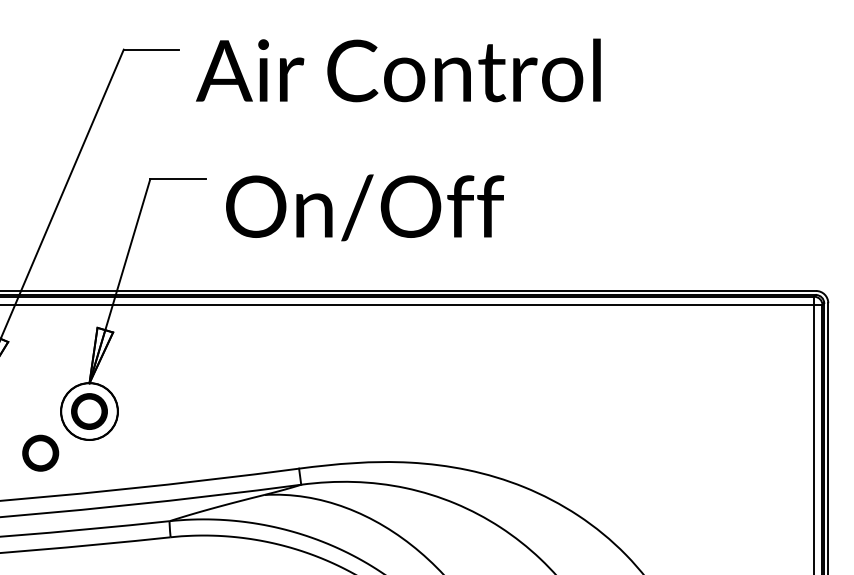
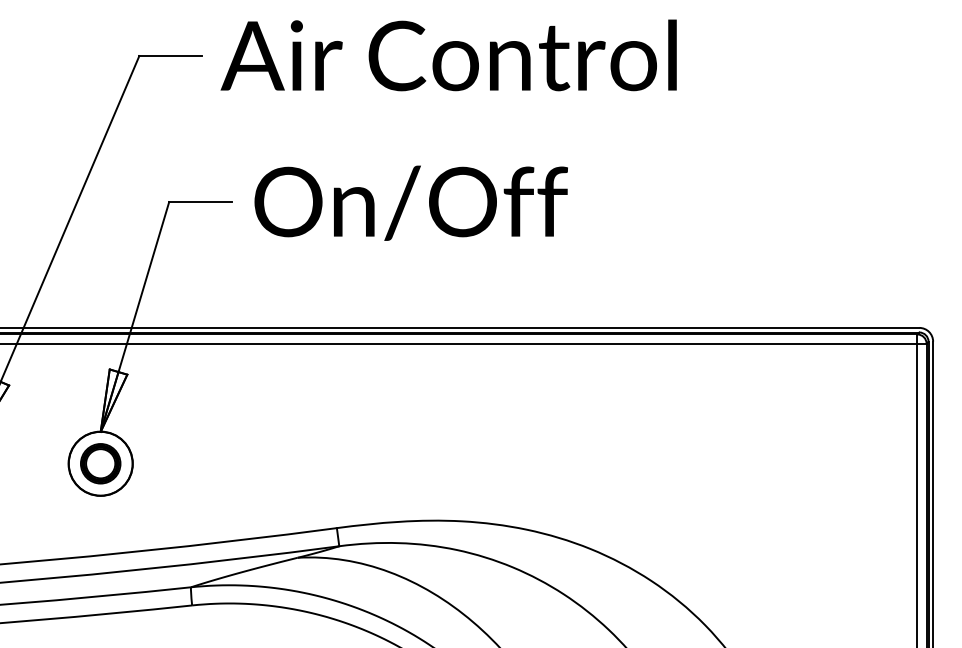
text: (398, 70) -> (448, 55), moved
text: (364, 207) -> (410, 202), moved
part: (40, 453) -> (45, 510), removed

